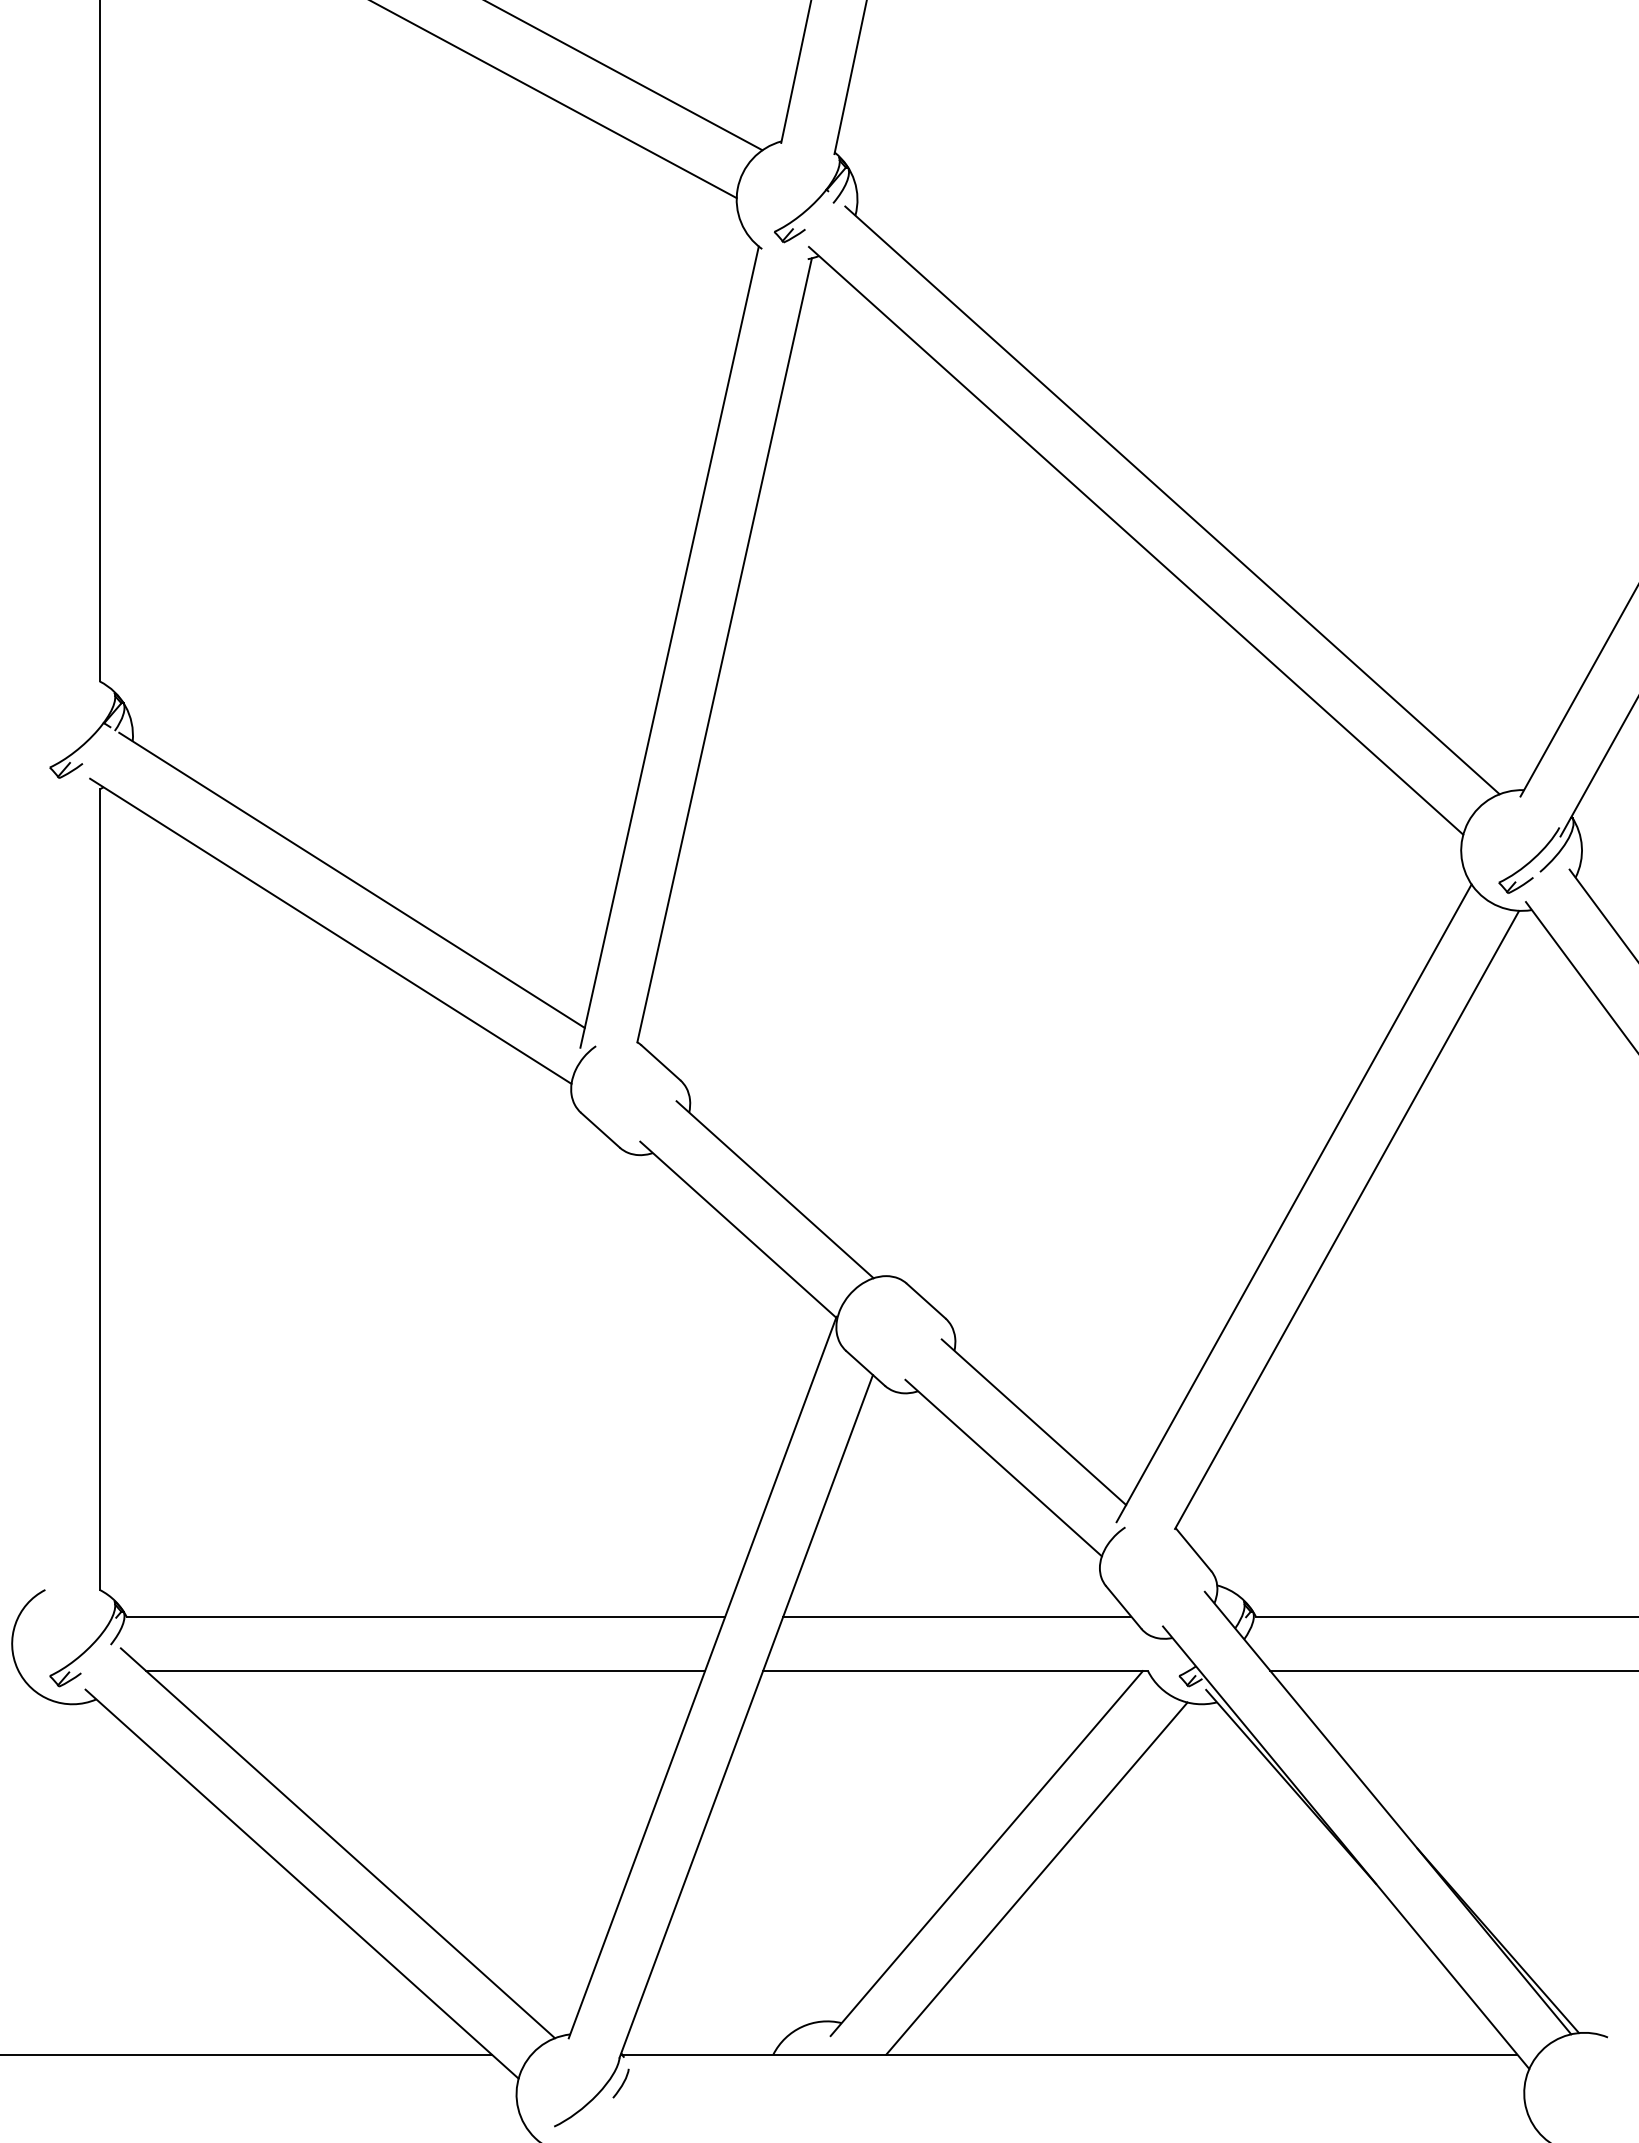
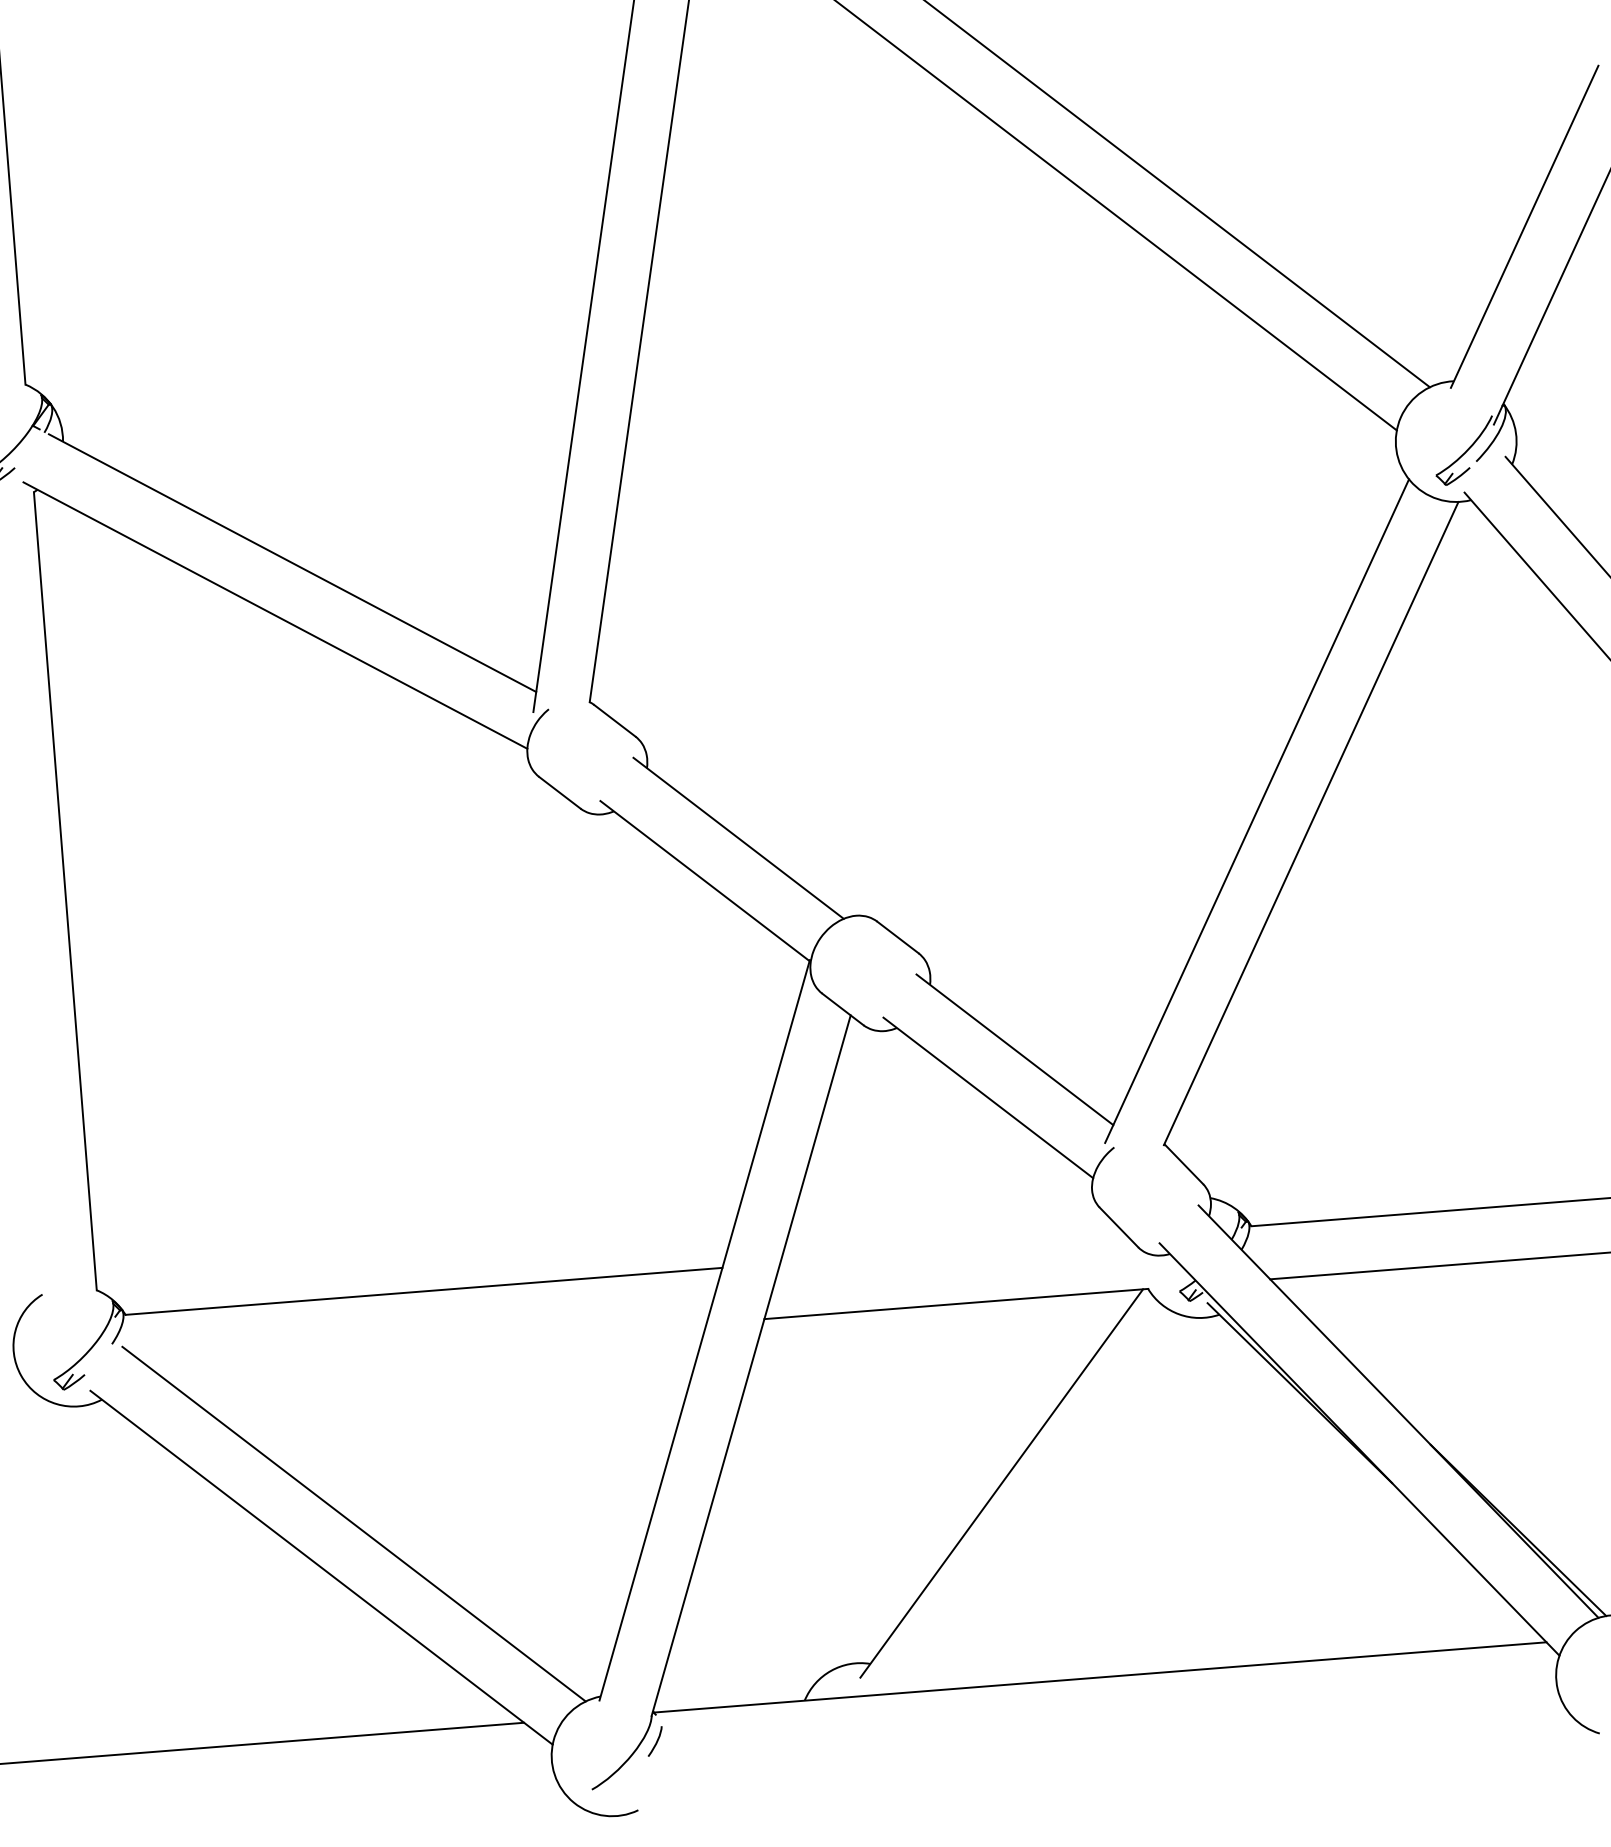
line: (957, 1616) -> (953, 1249), removed
line: (425, 1671) -> (427, 1346), removed
line: (1036, 1878) -> (1053, 1504), removed

